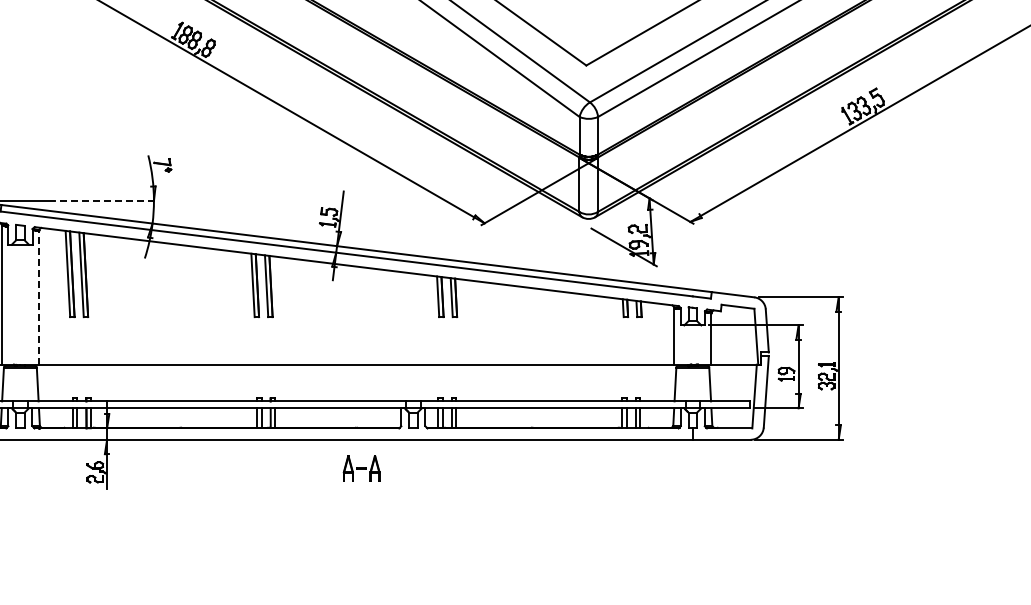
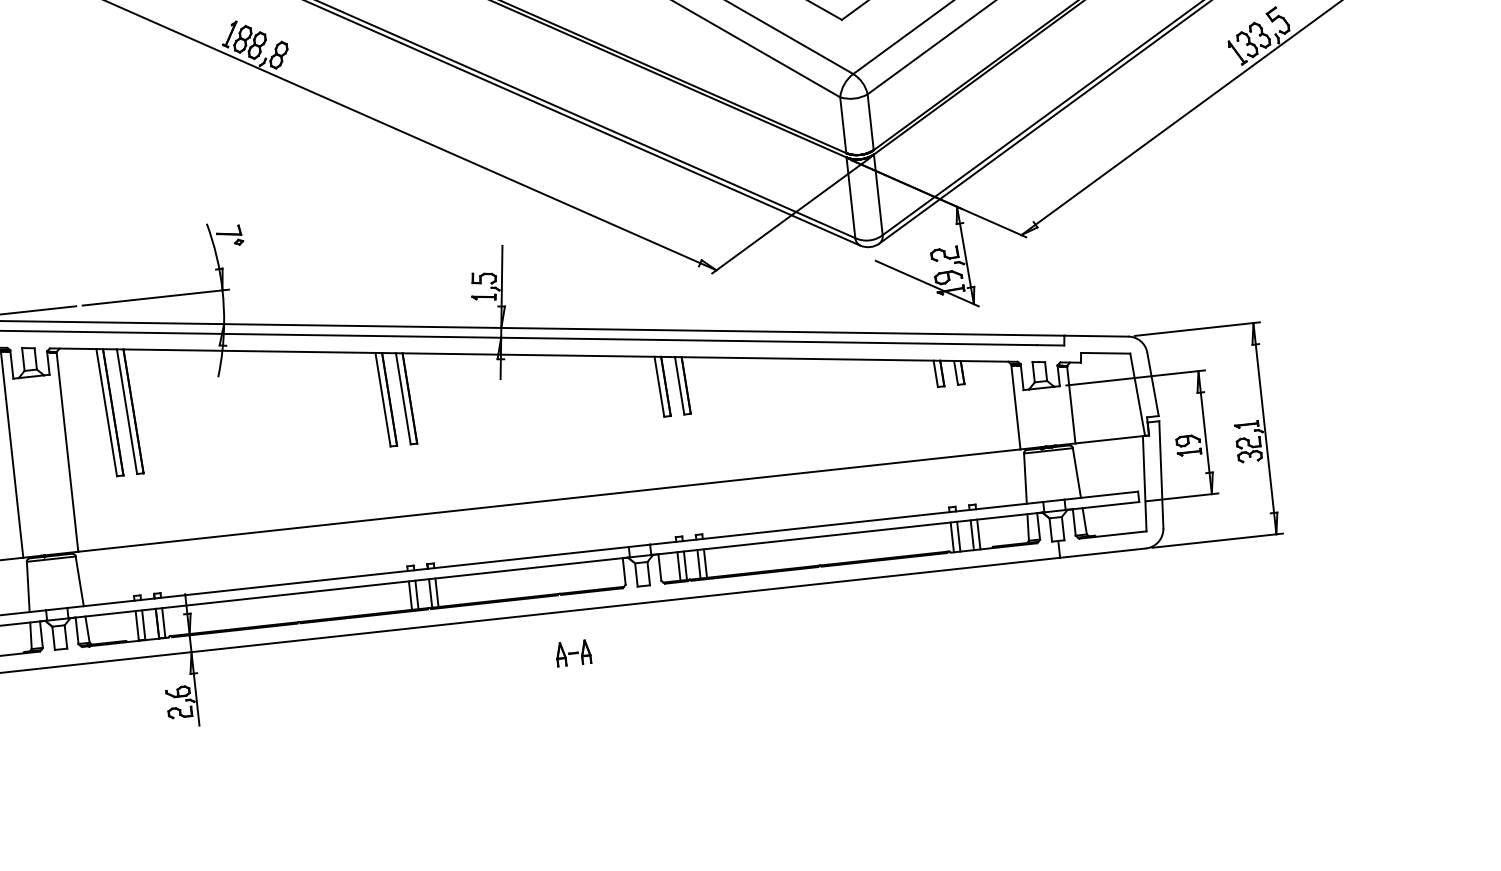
line: (109, 200) -> (156, 296), dashed -> solid
line: (38, 296) -> (66, 450), dashed -> solid
part: (361, 467) -> (573, 652), size x0.62

